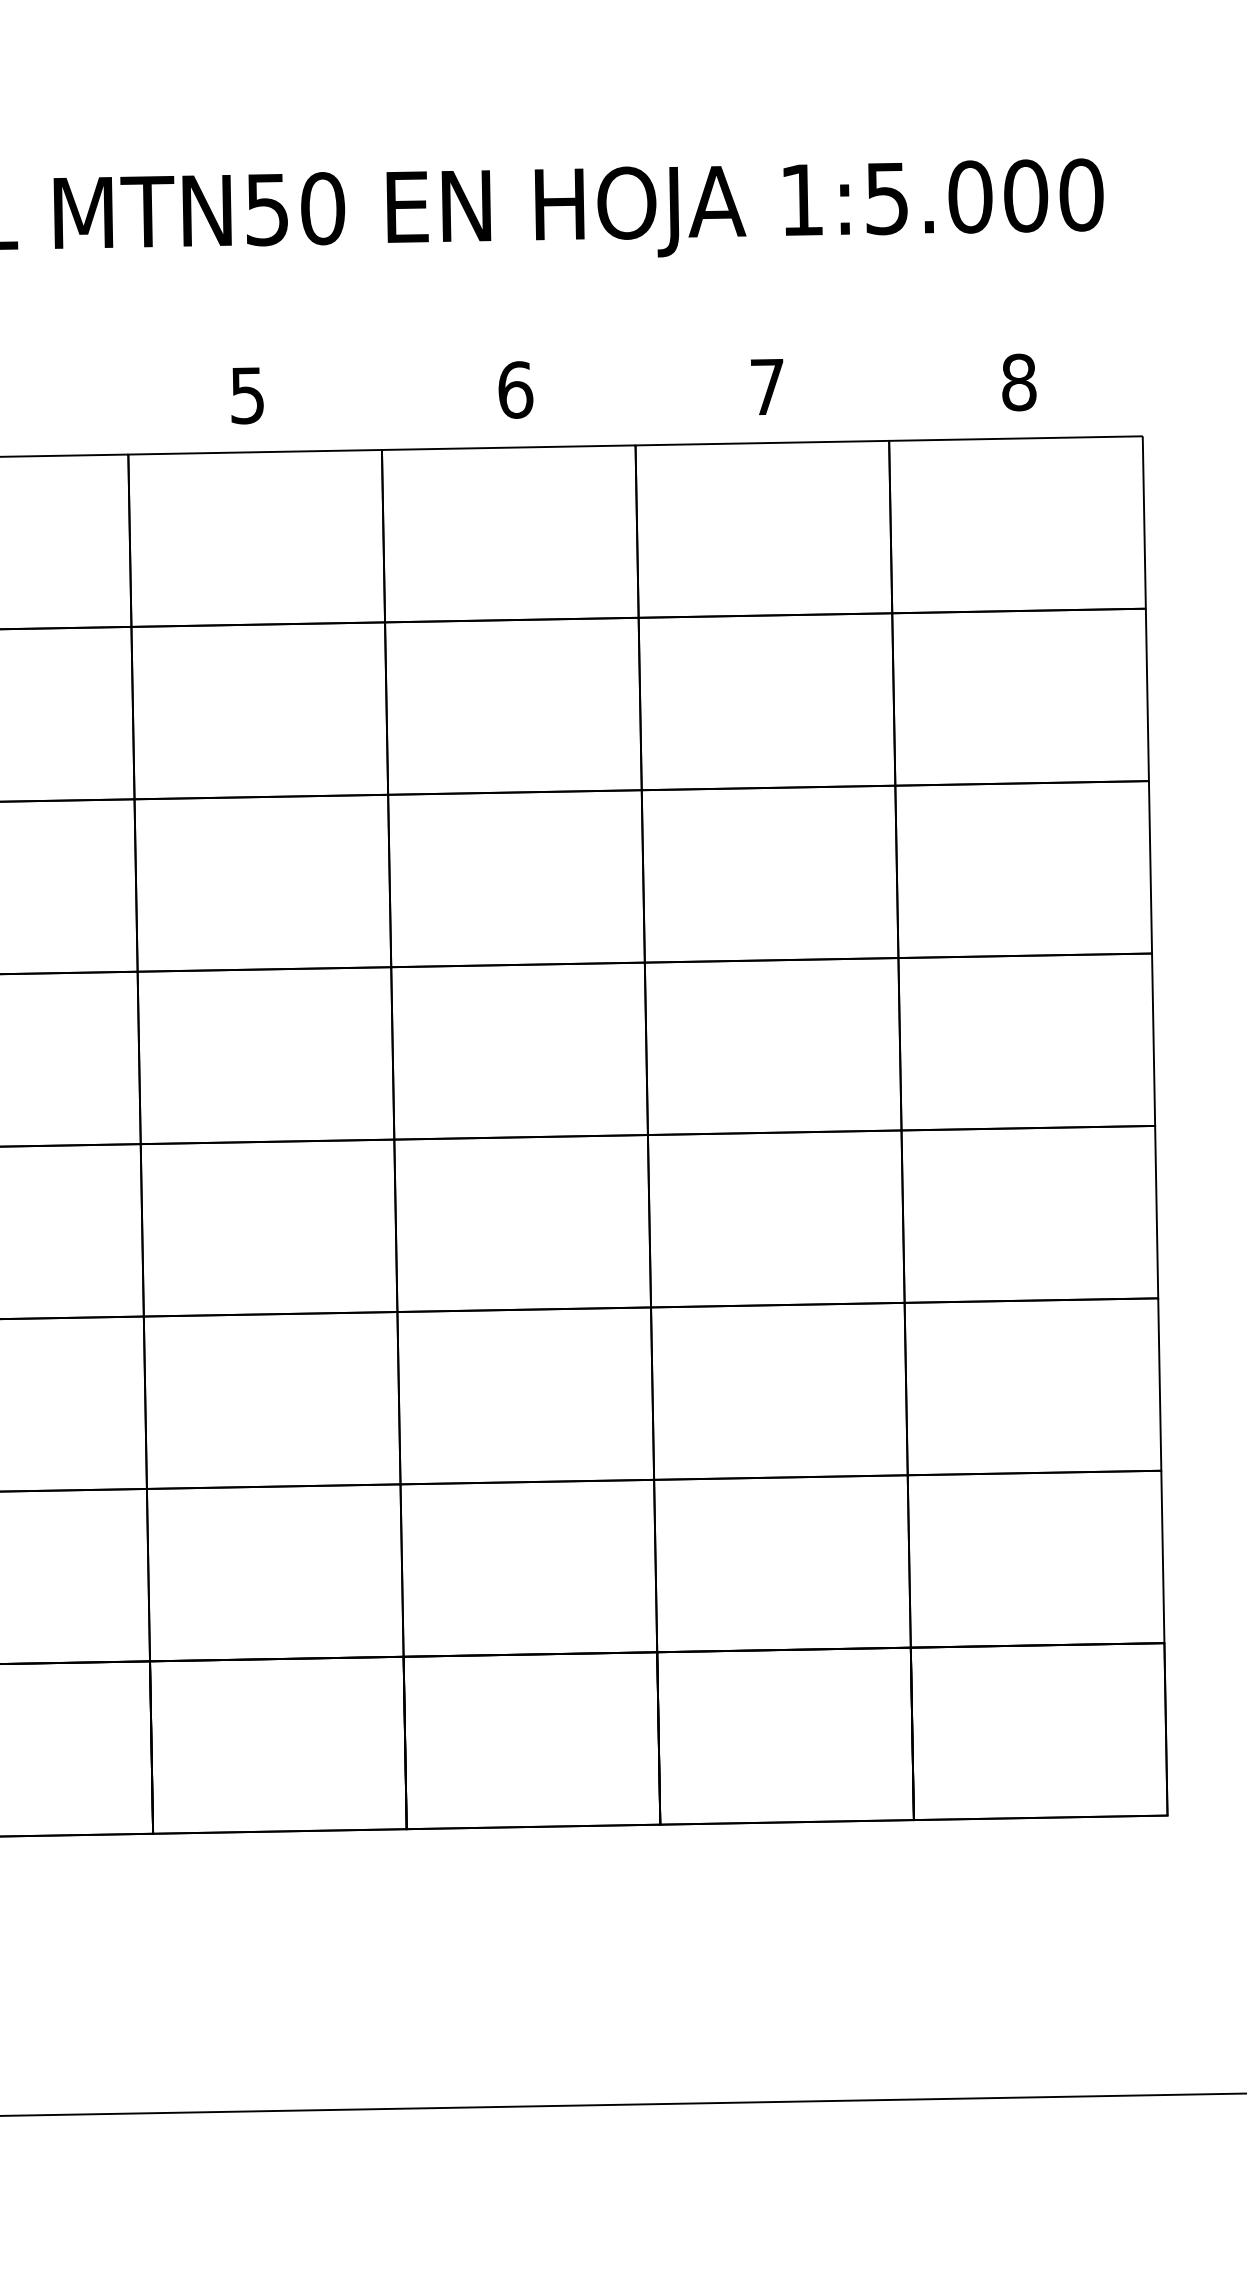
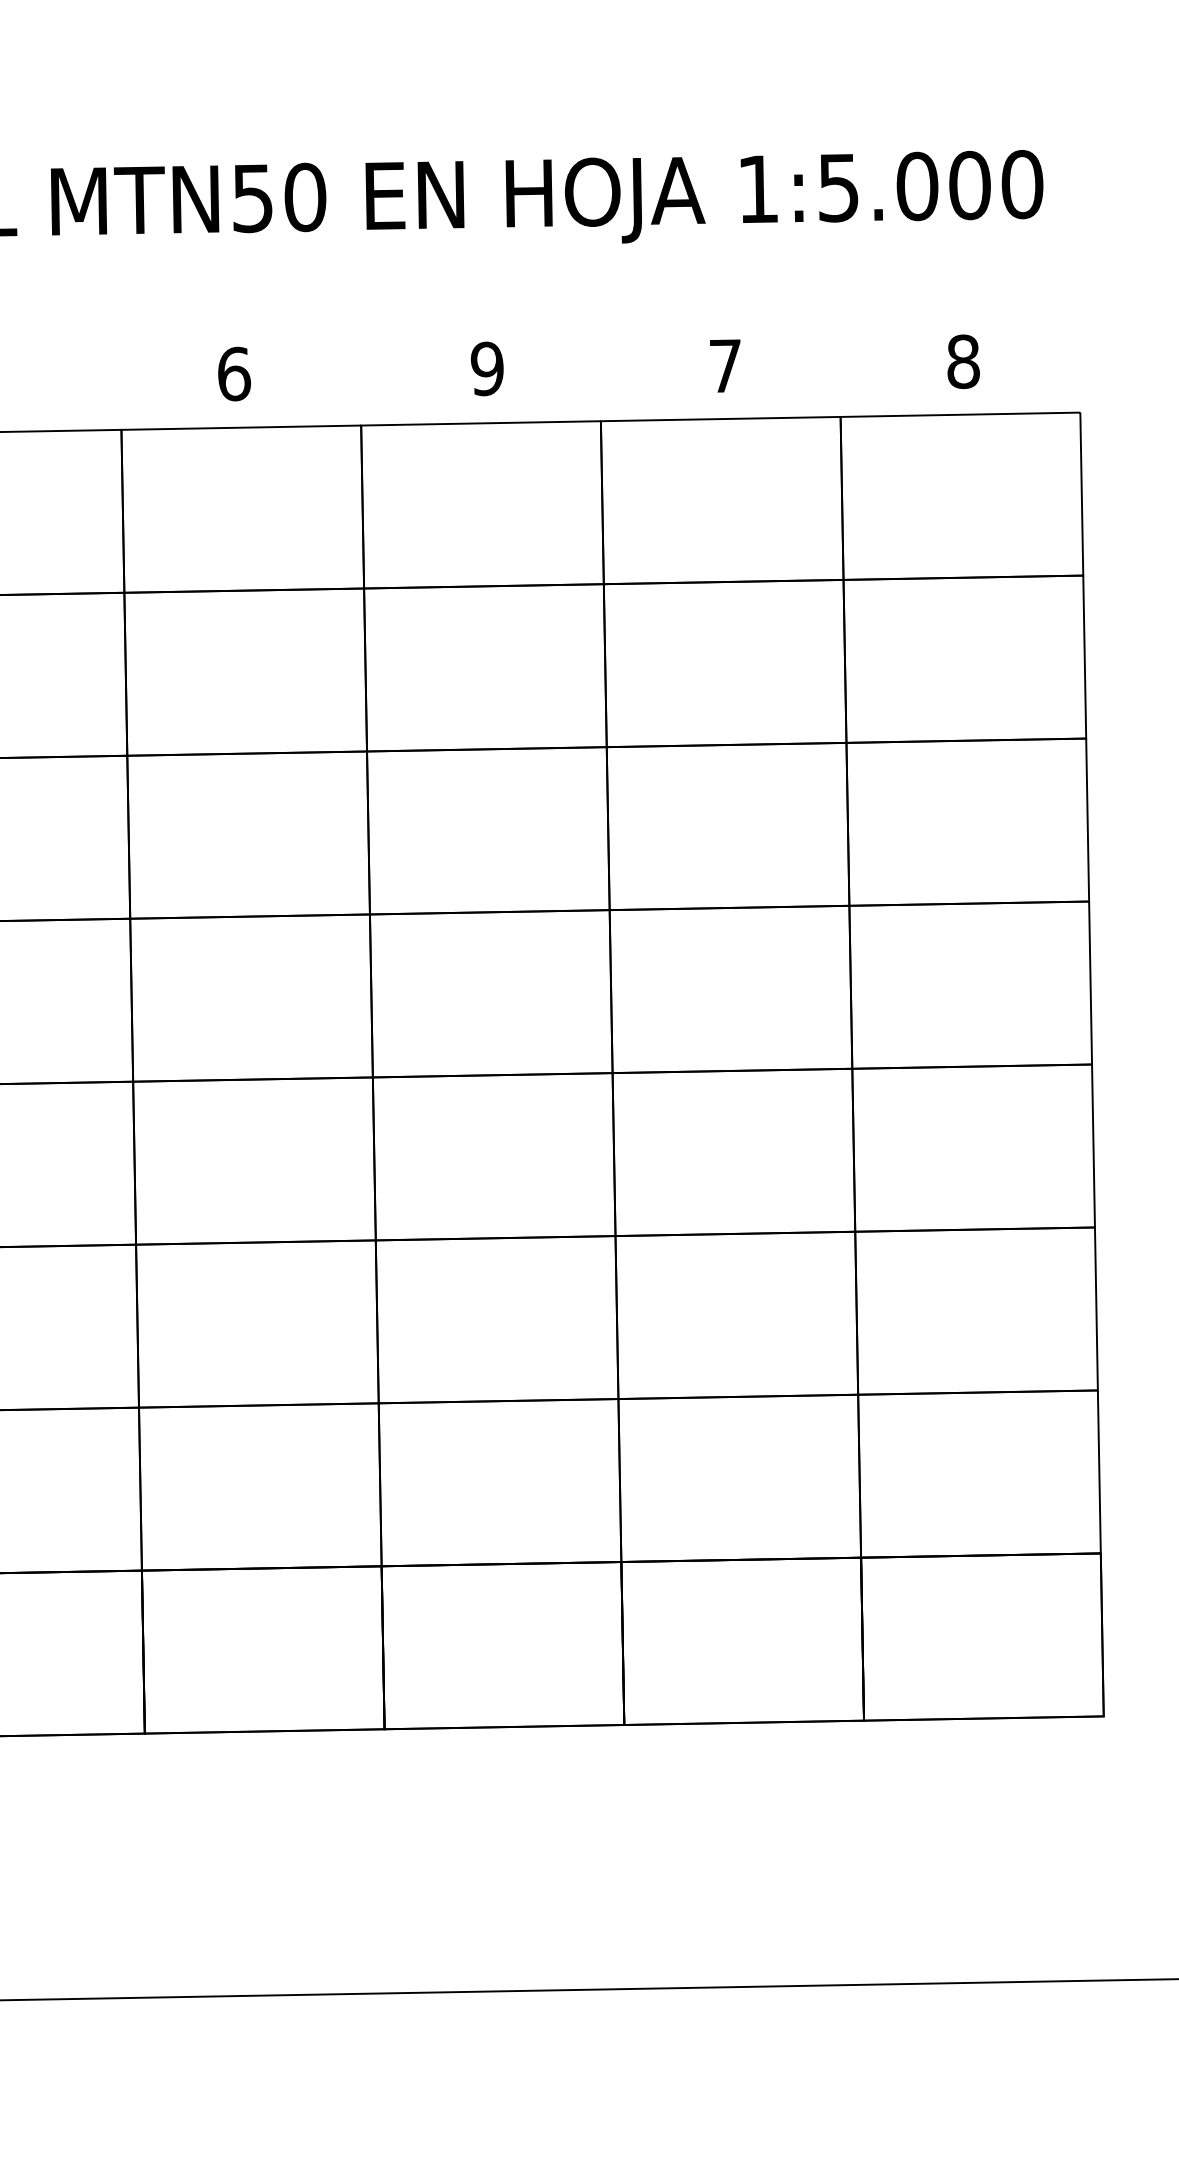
text: (515, 389) -> (487, 368), 6 -> 9
text: (247, 394) -> (234, 373), 5 -> 6

